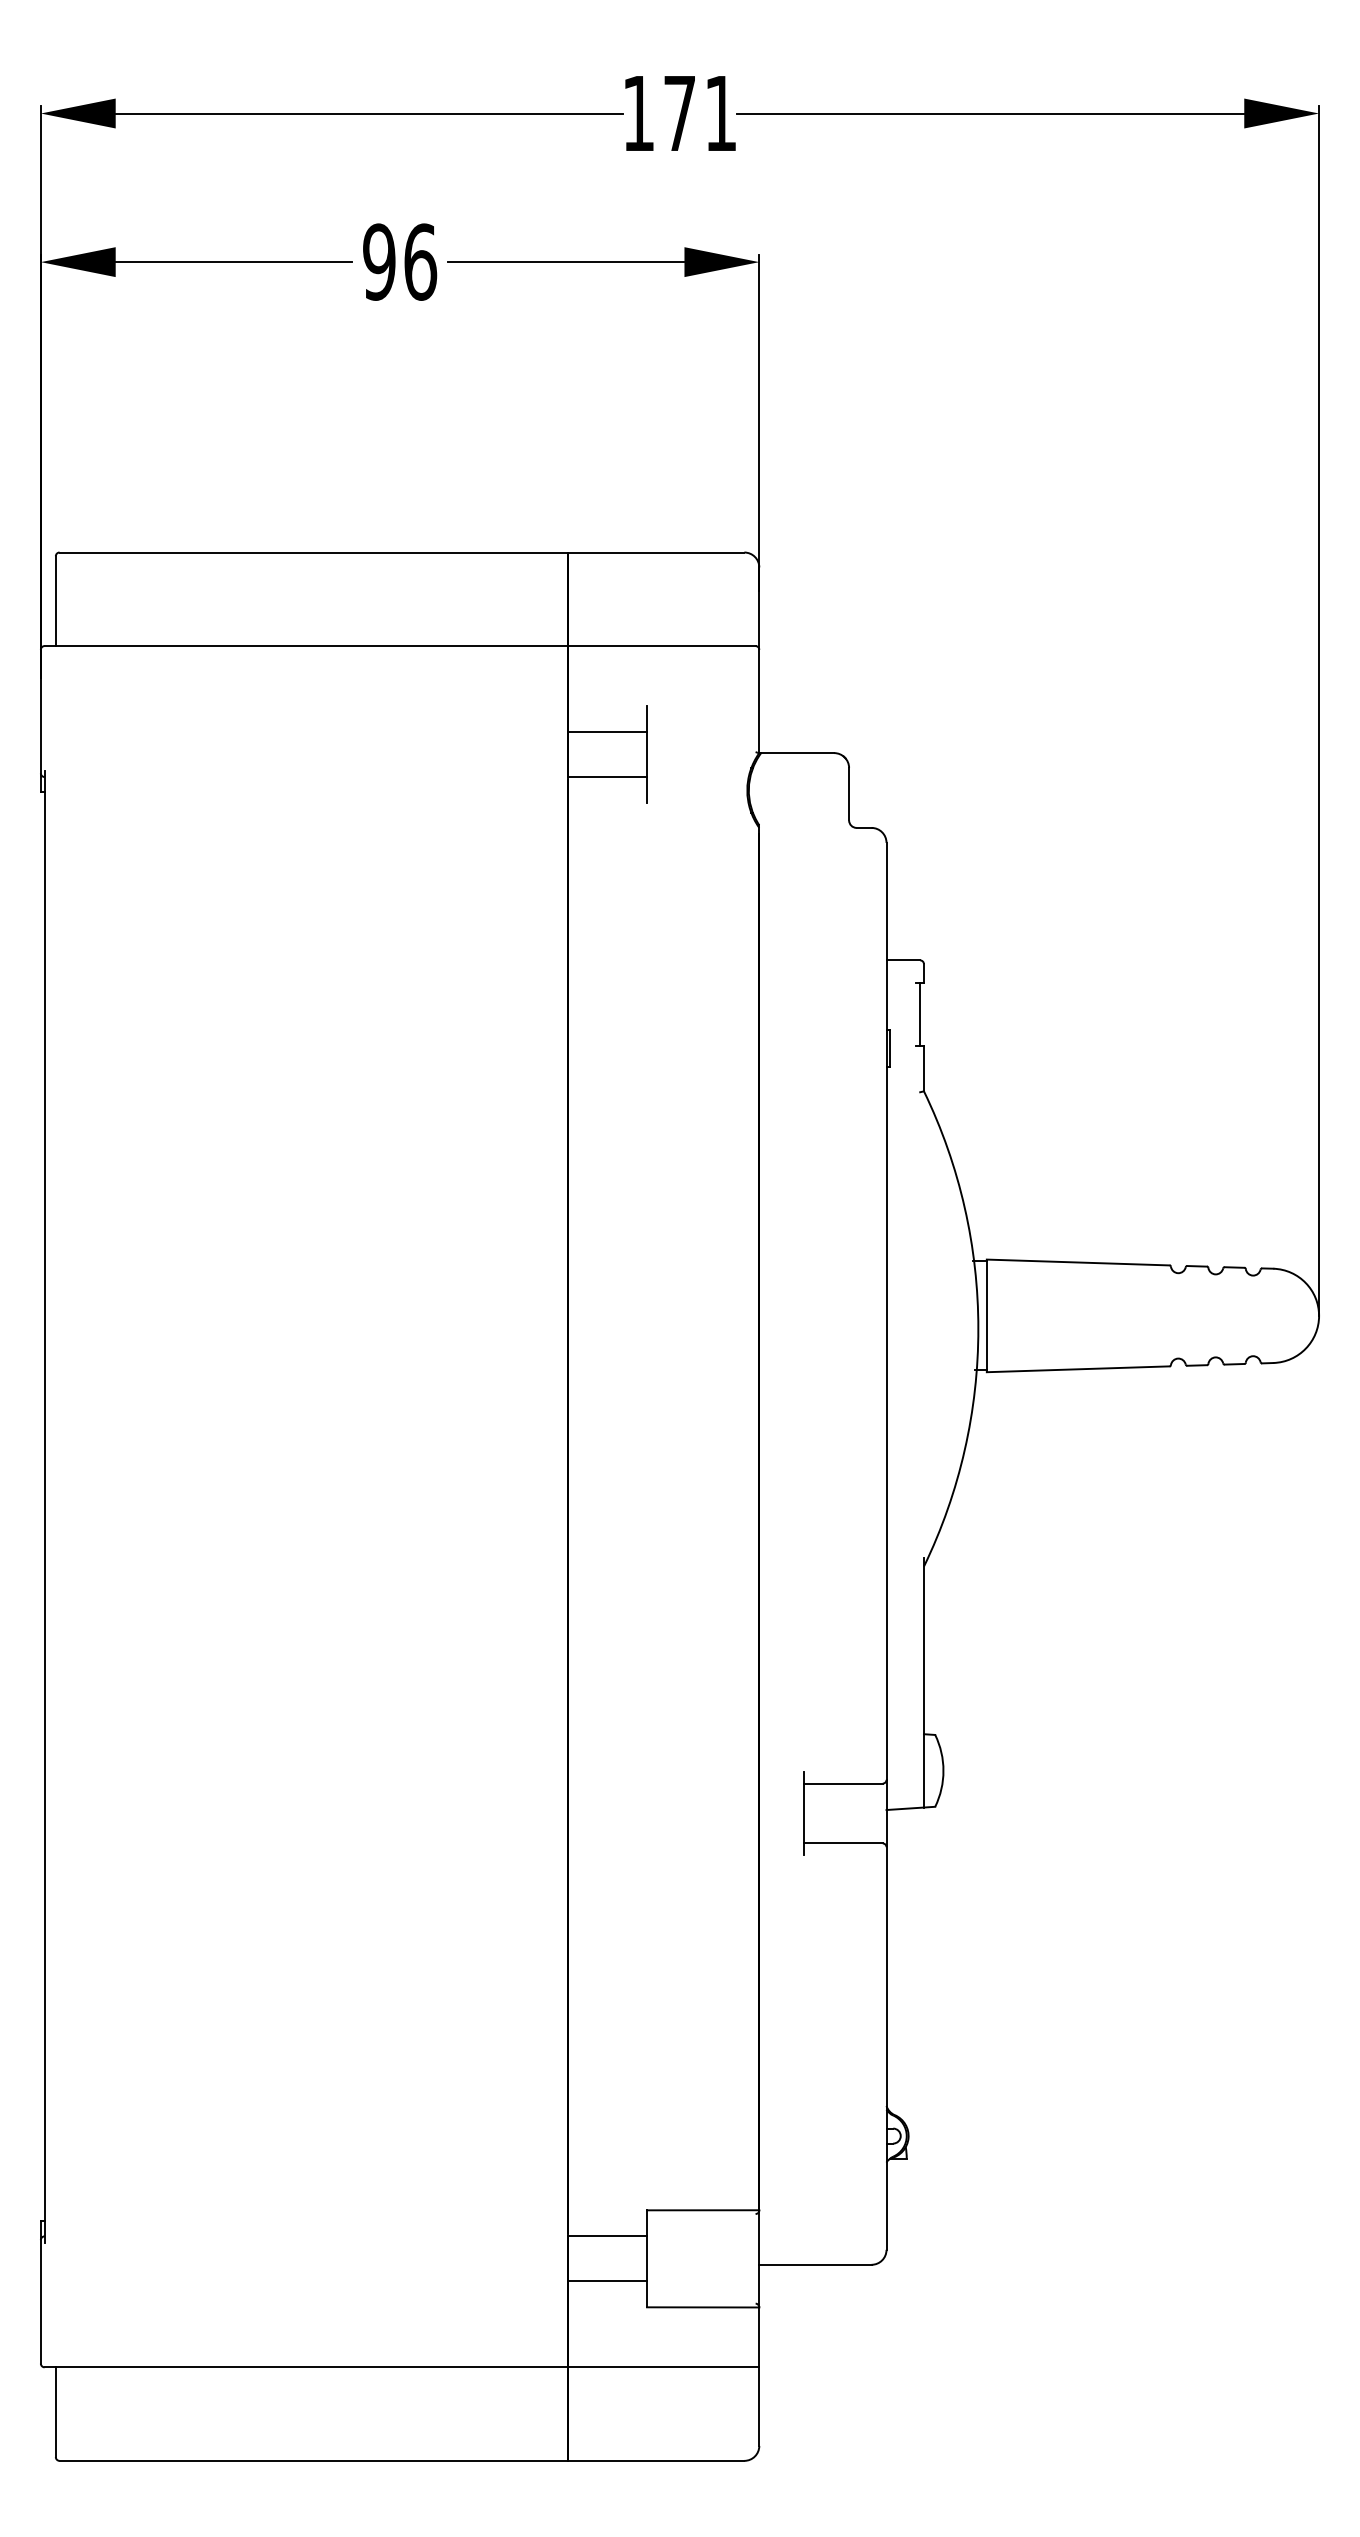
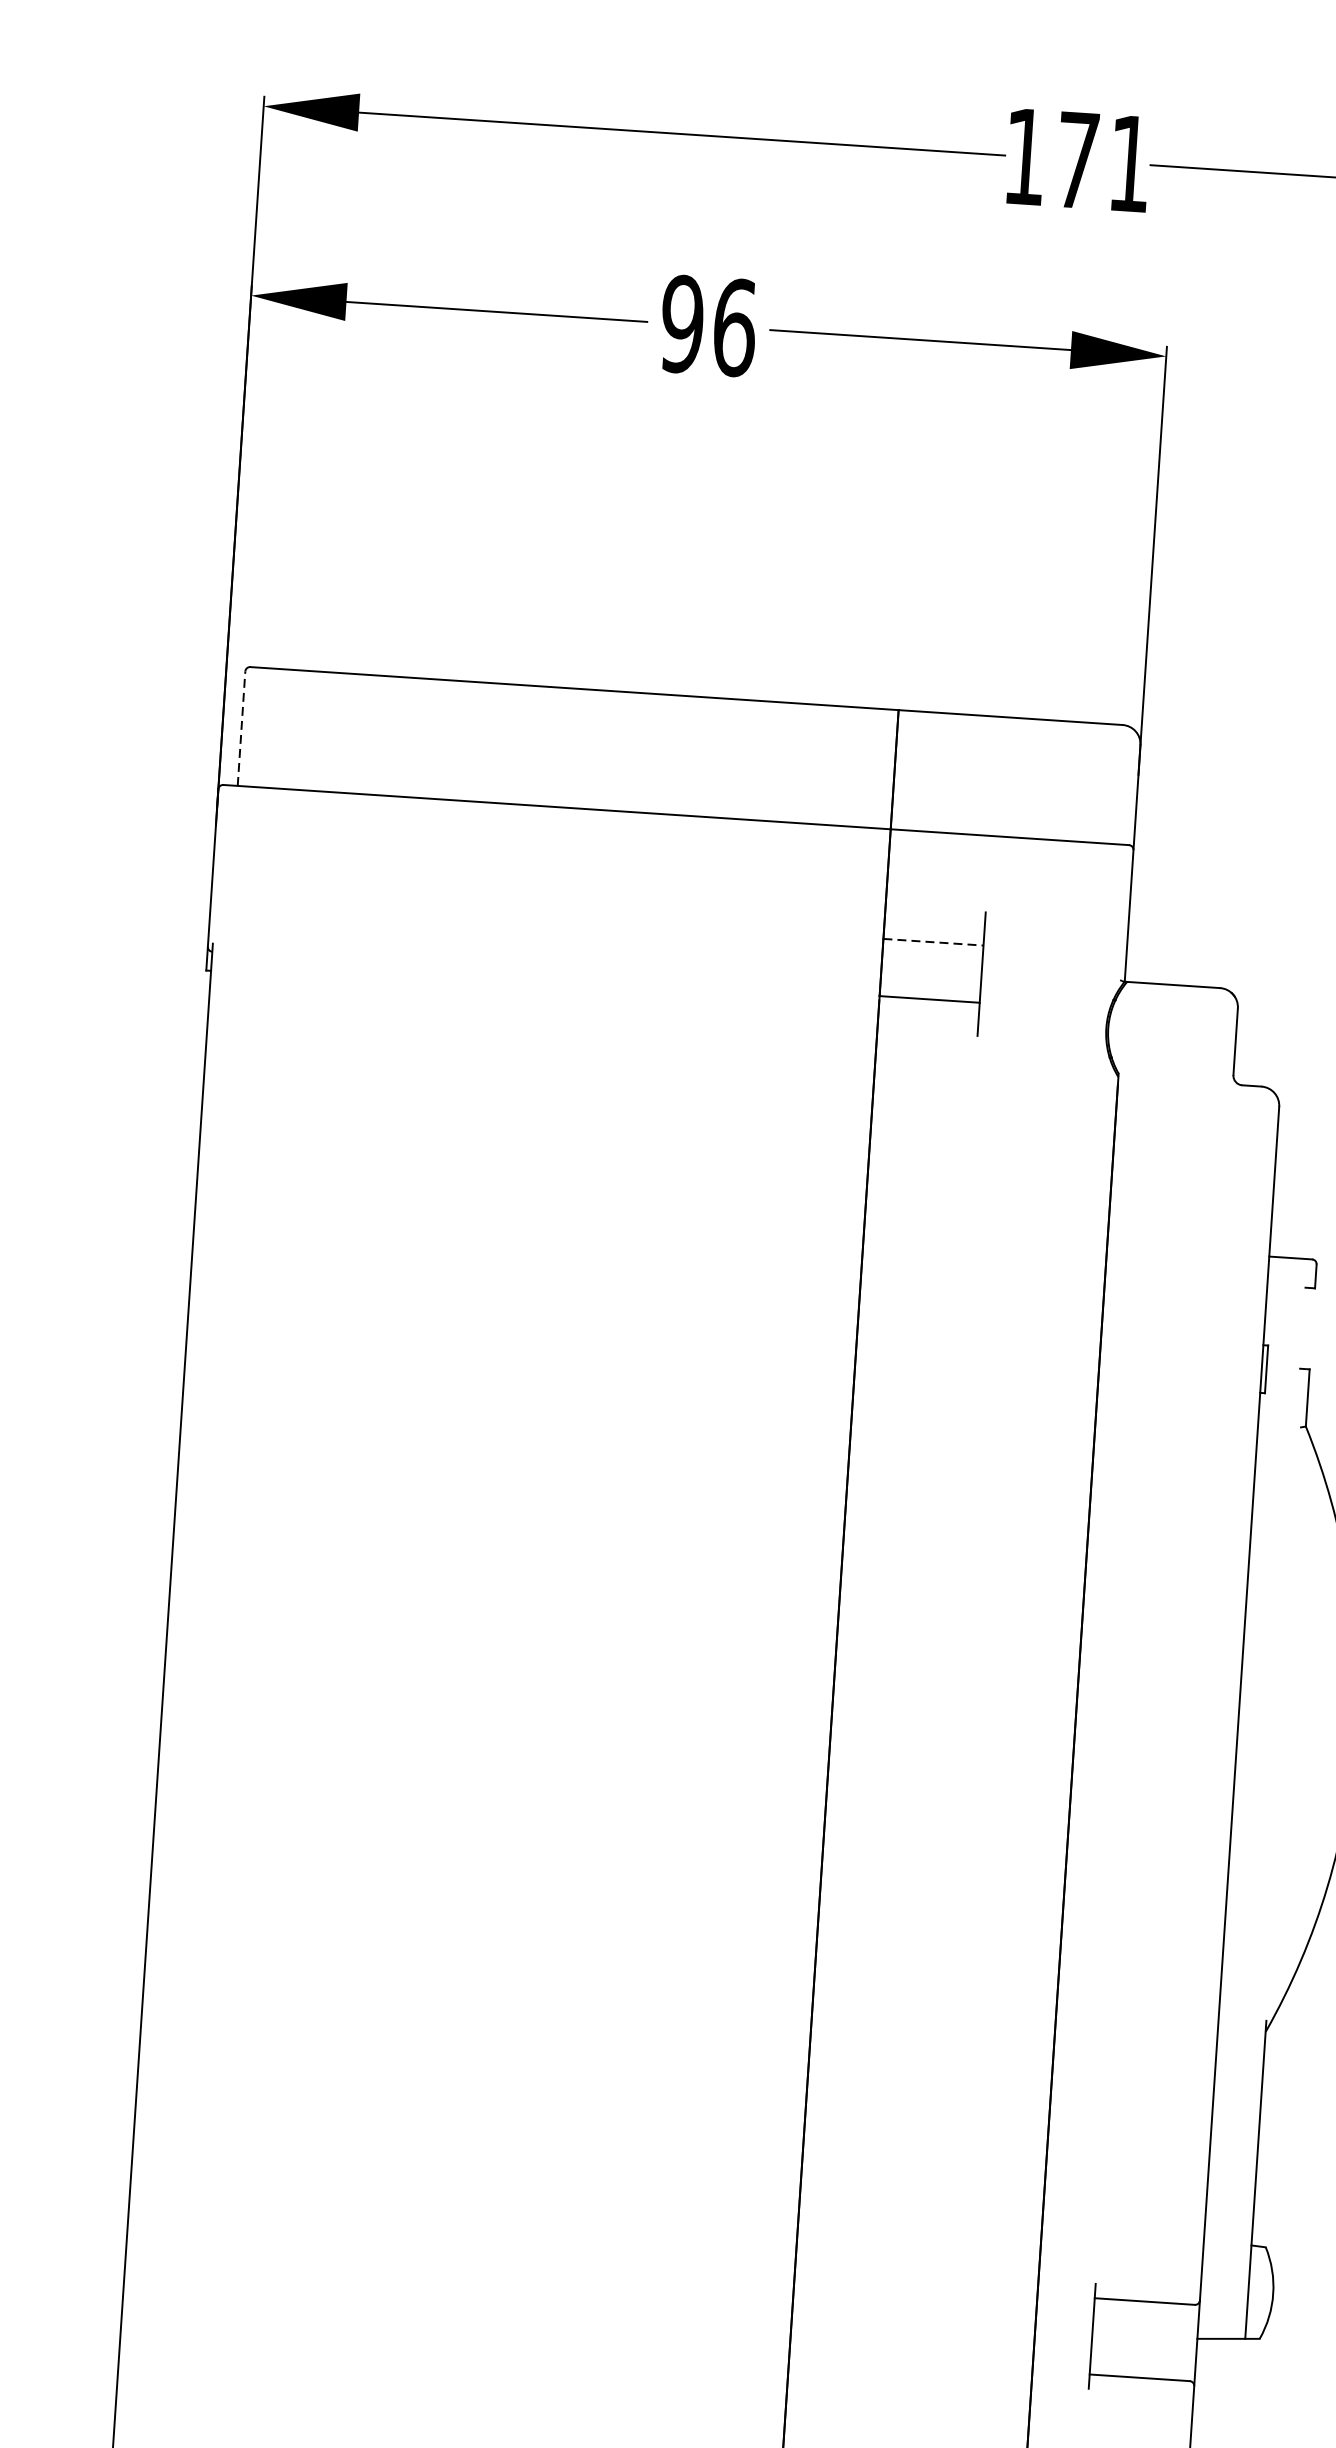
line: (55, 601) -> (241, 729), solid -> dashed
line: (608, 732) -> (934, 942), solid -> dashed
line: (920, 1014) -> (1307, 1328), removed

